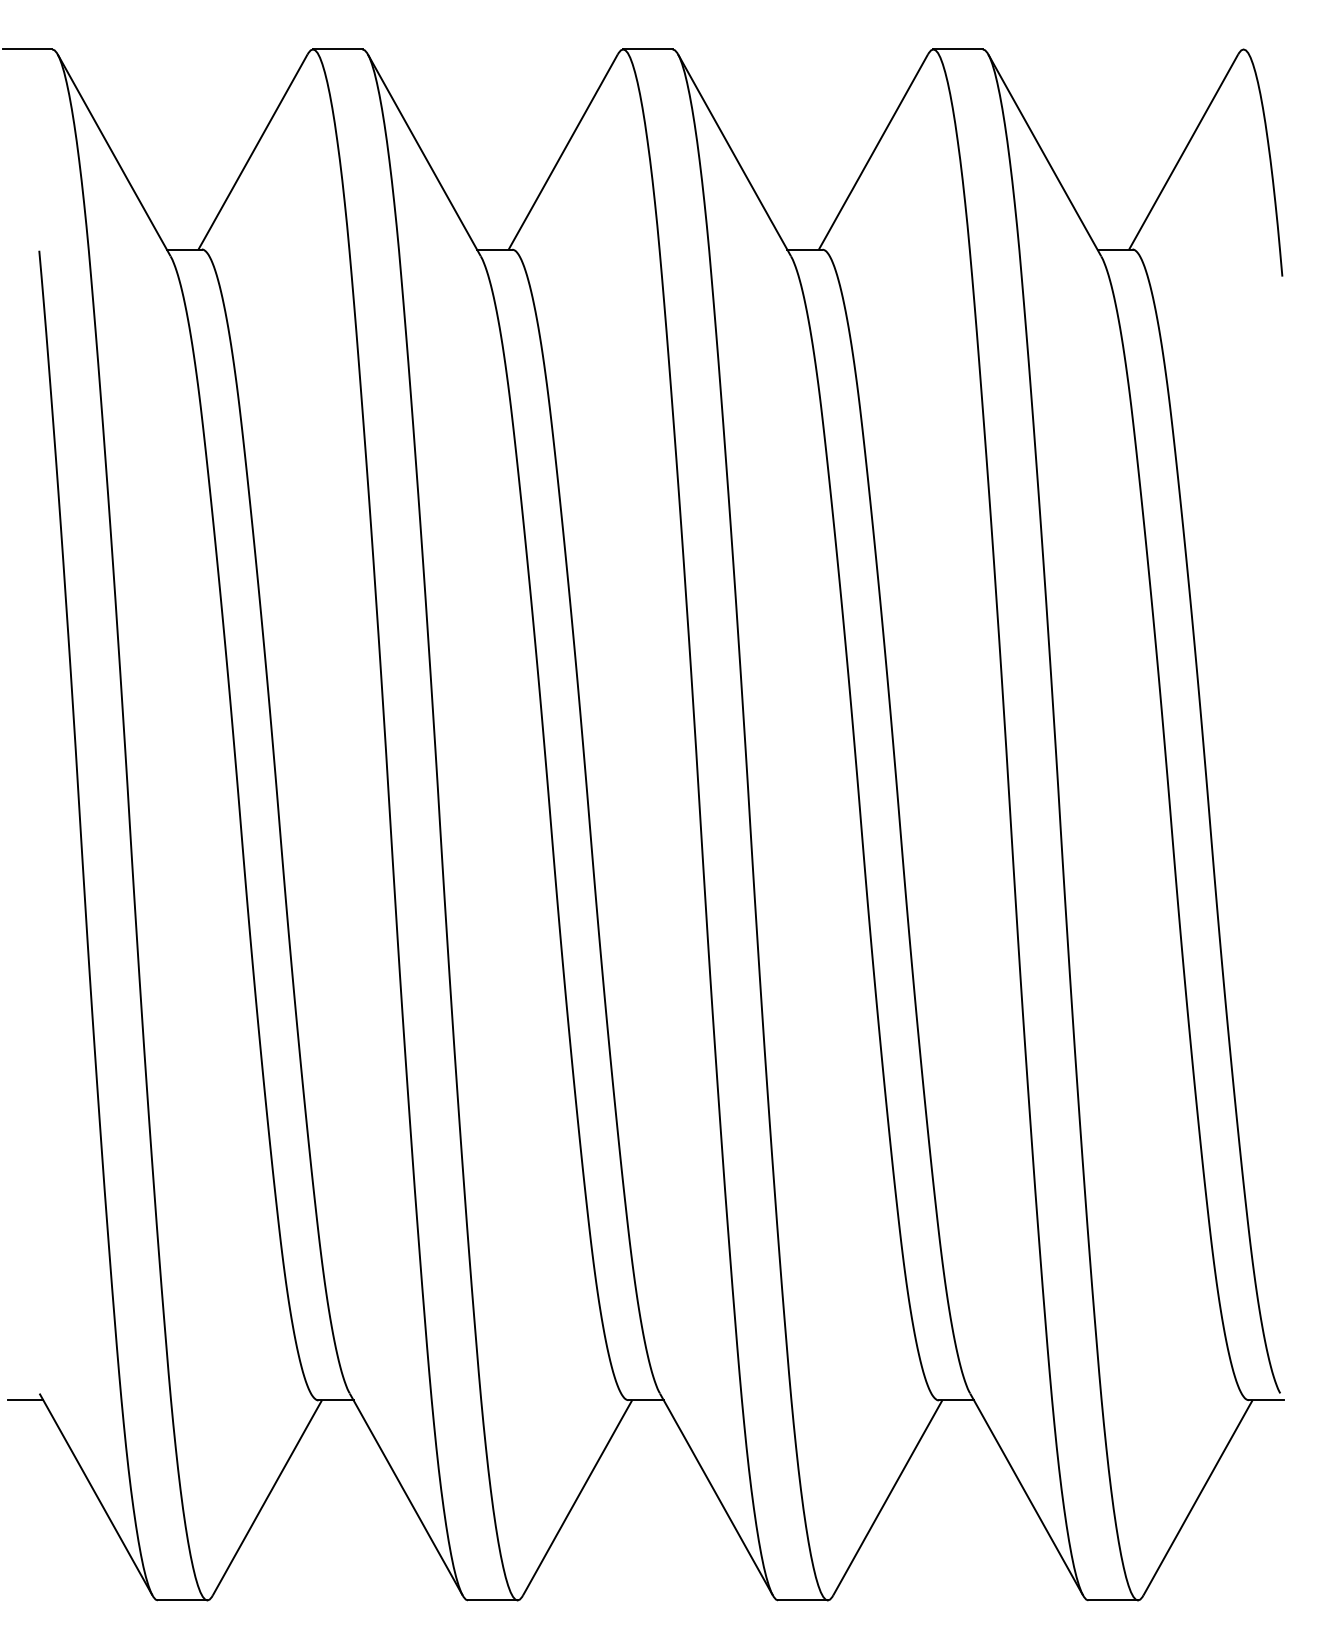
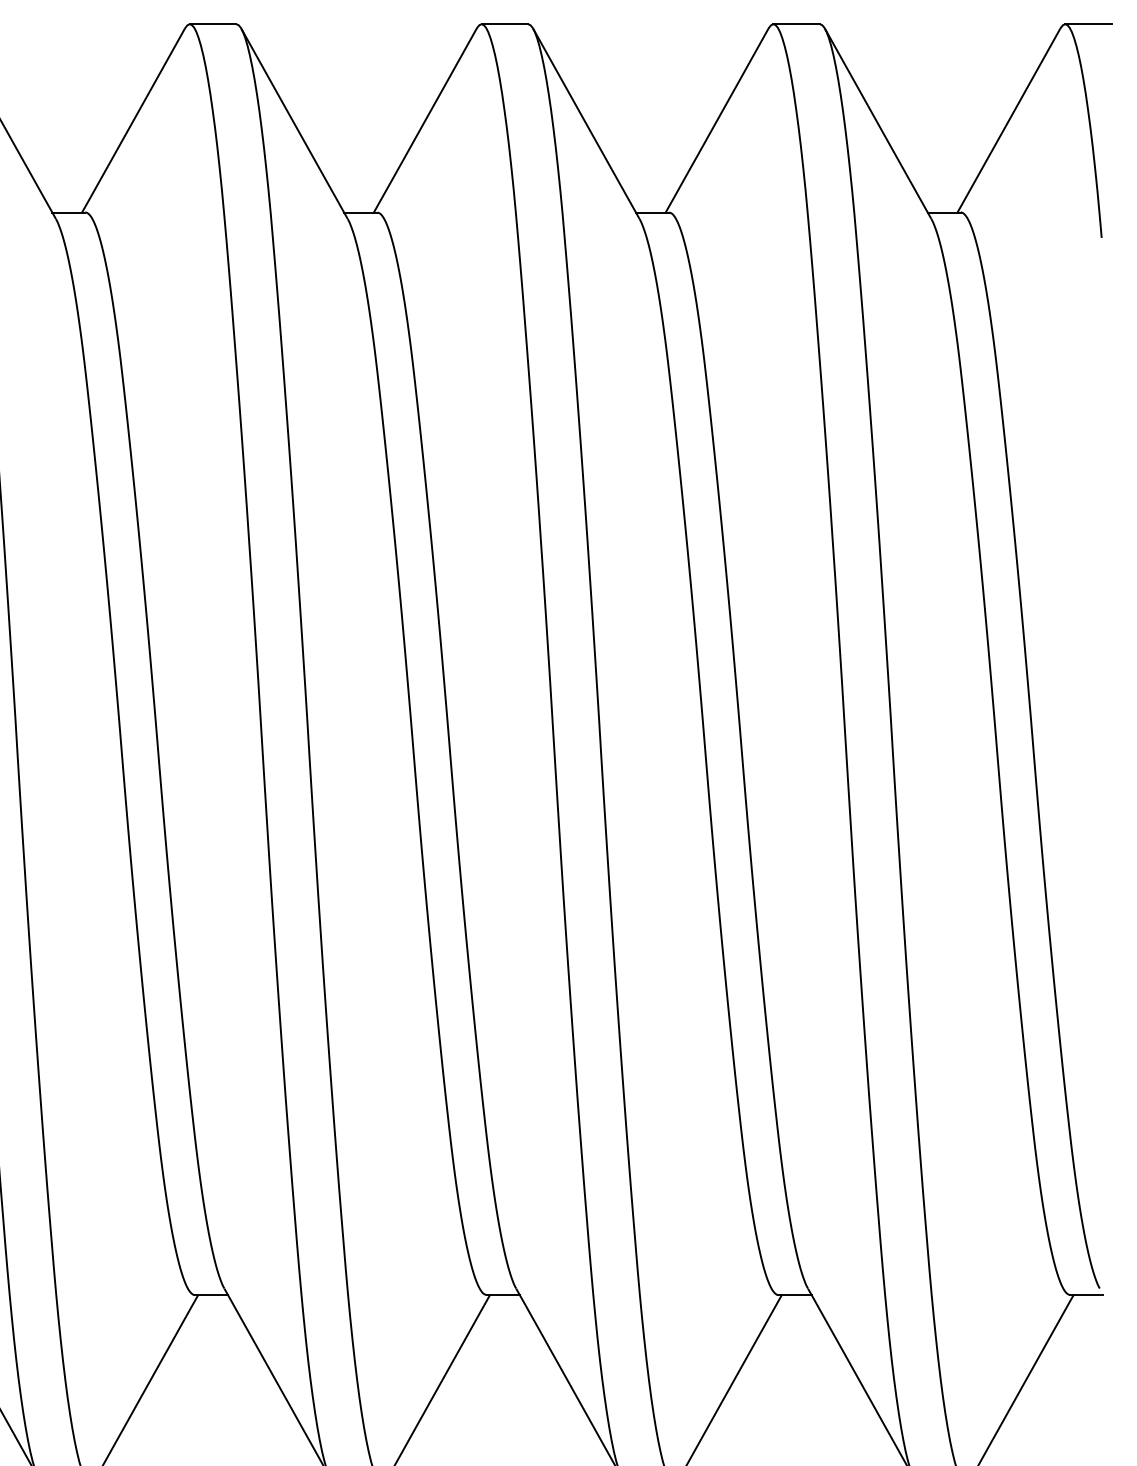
line: (1268, 49) -> (1088, 24), added

